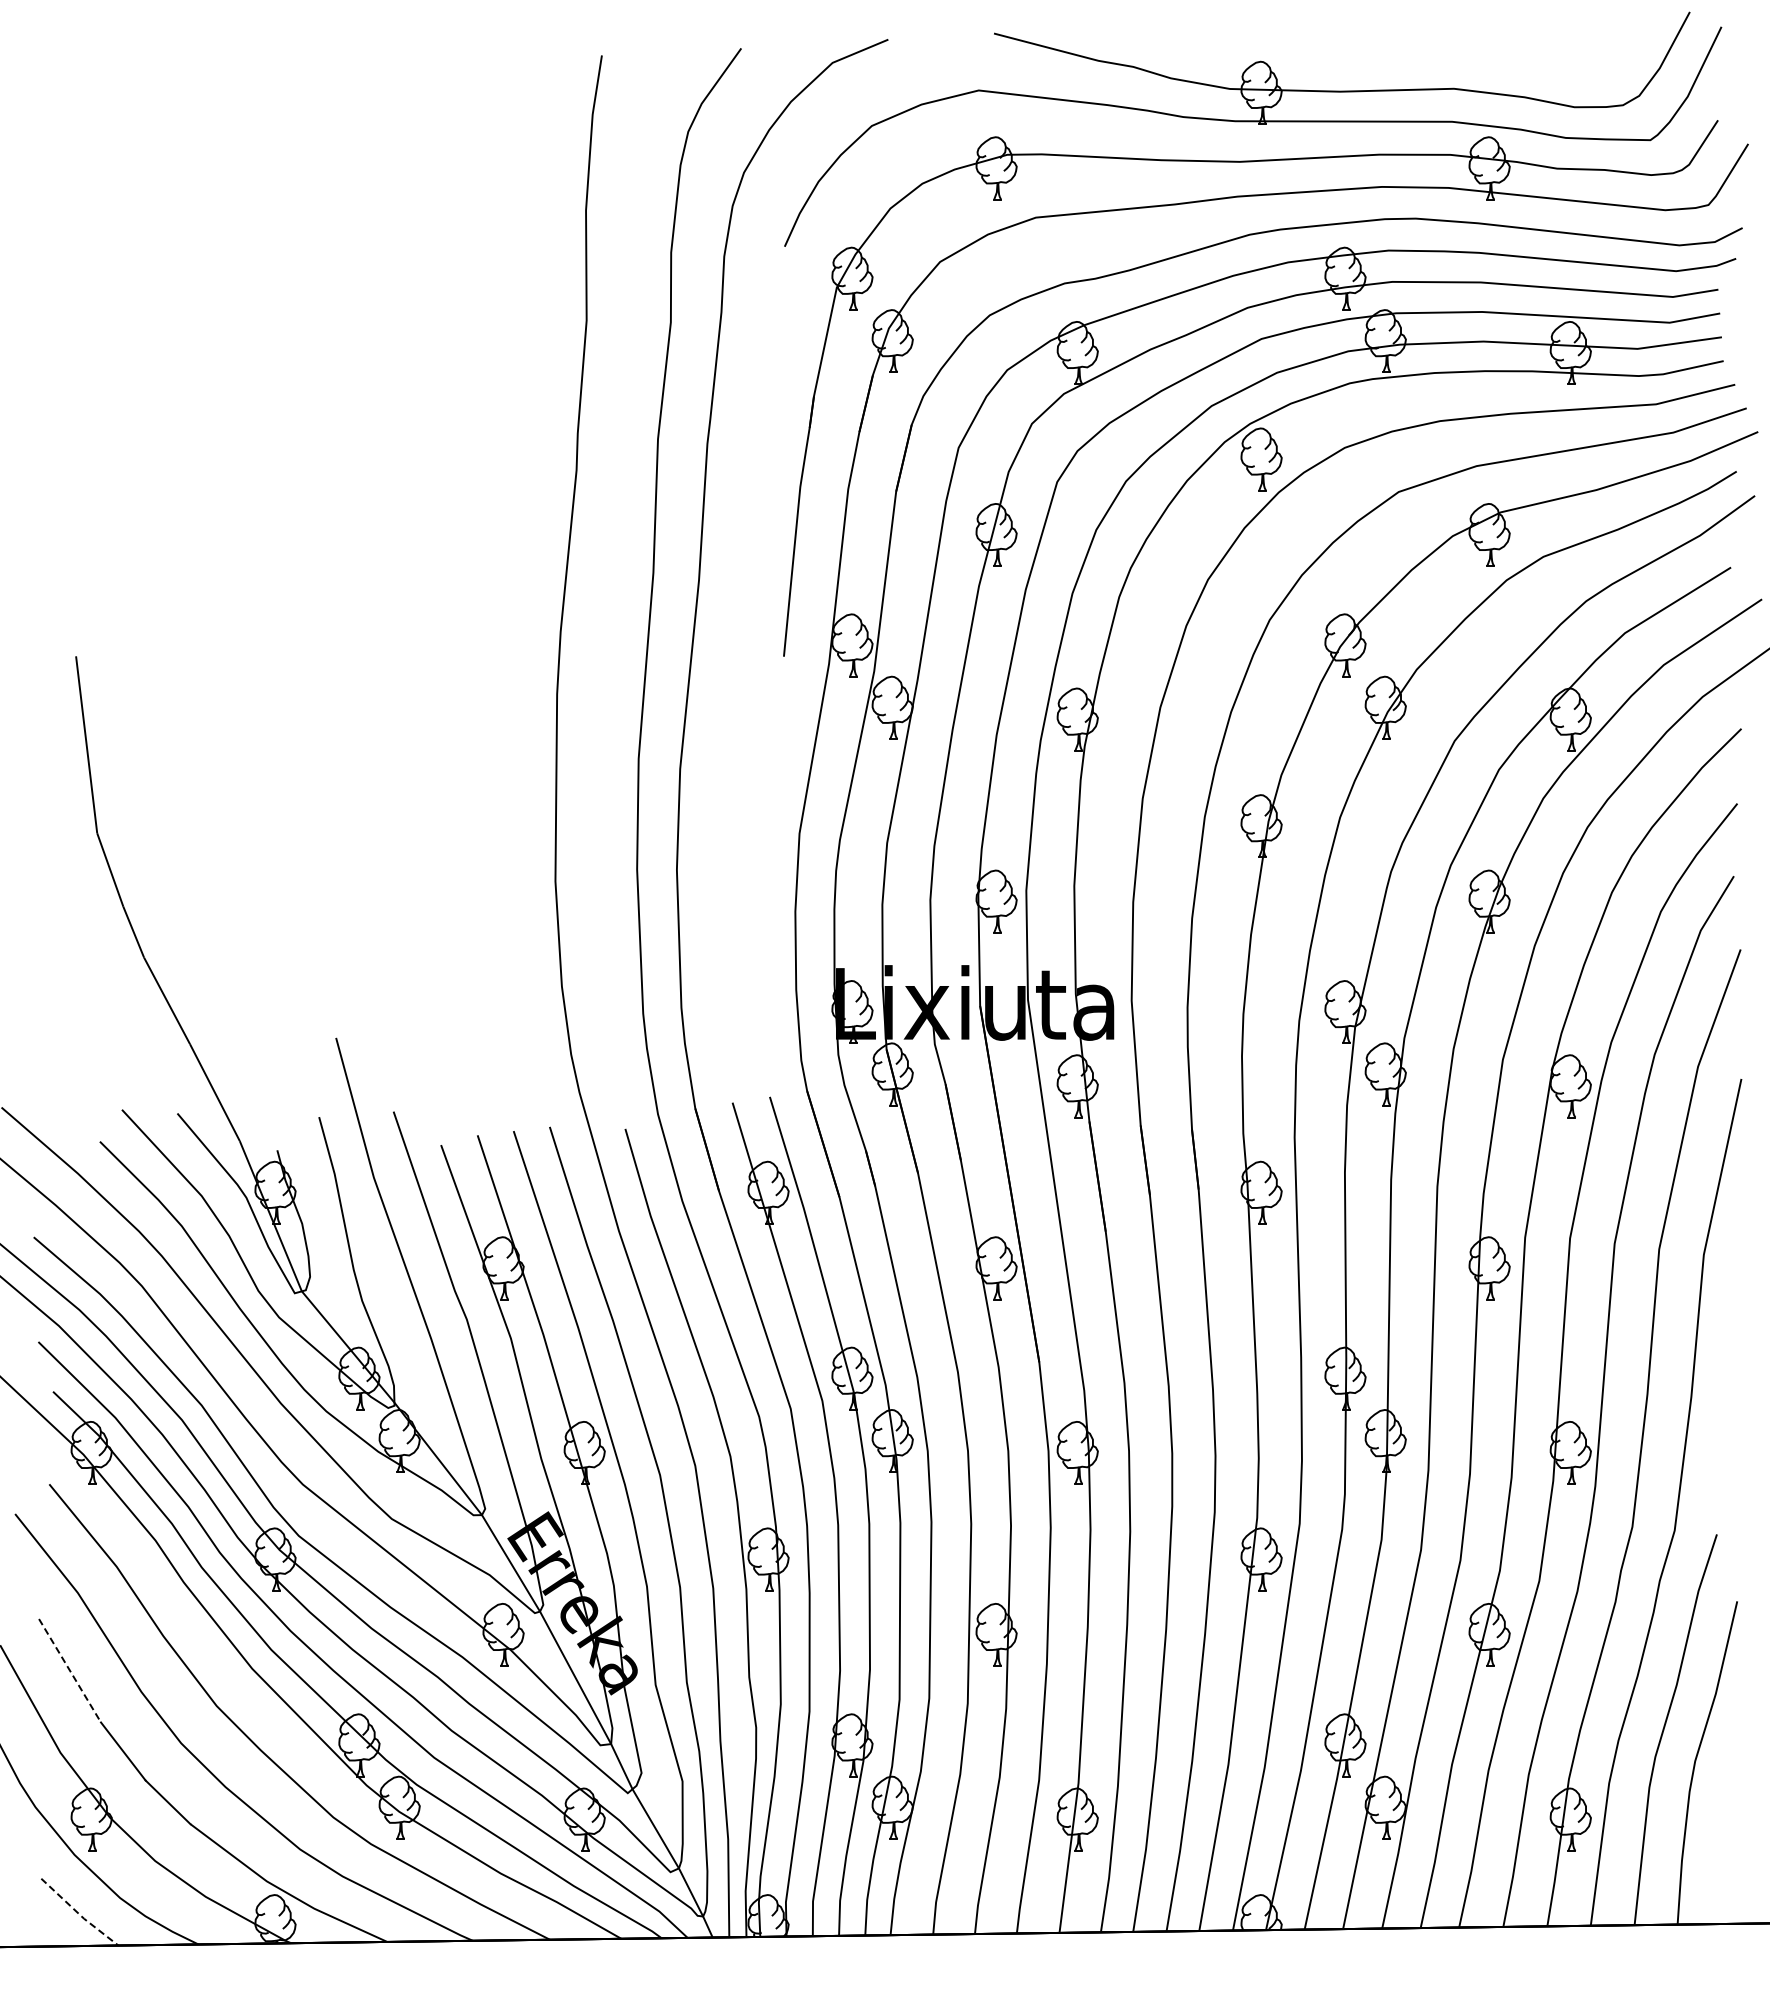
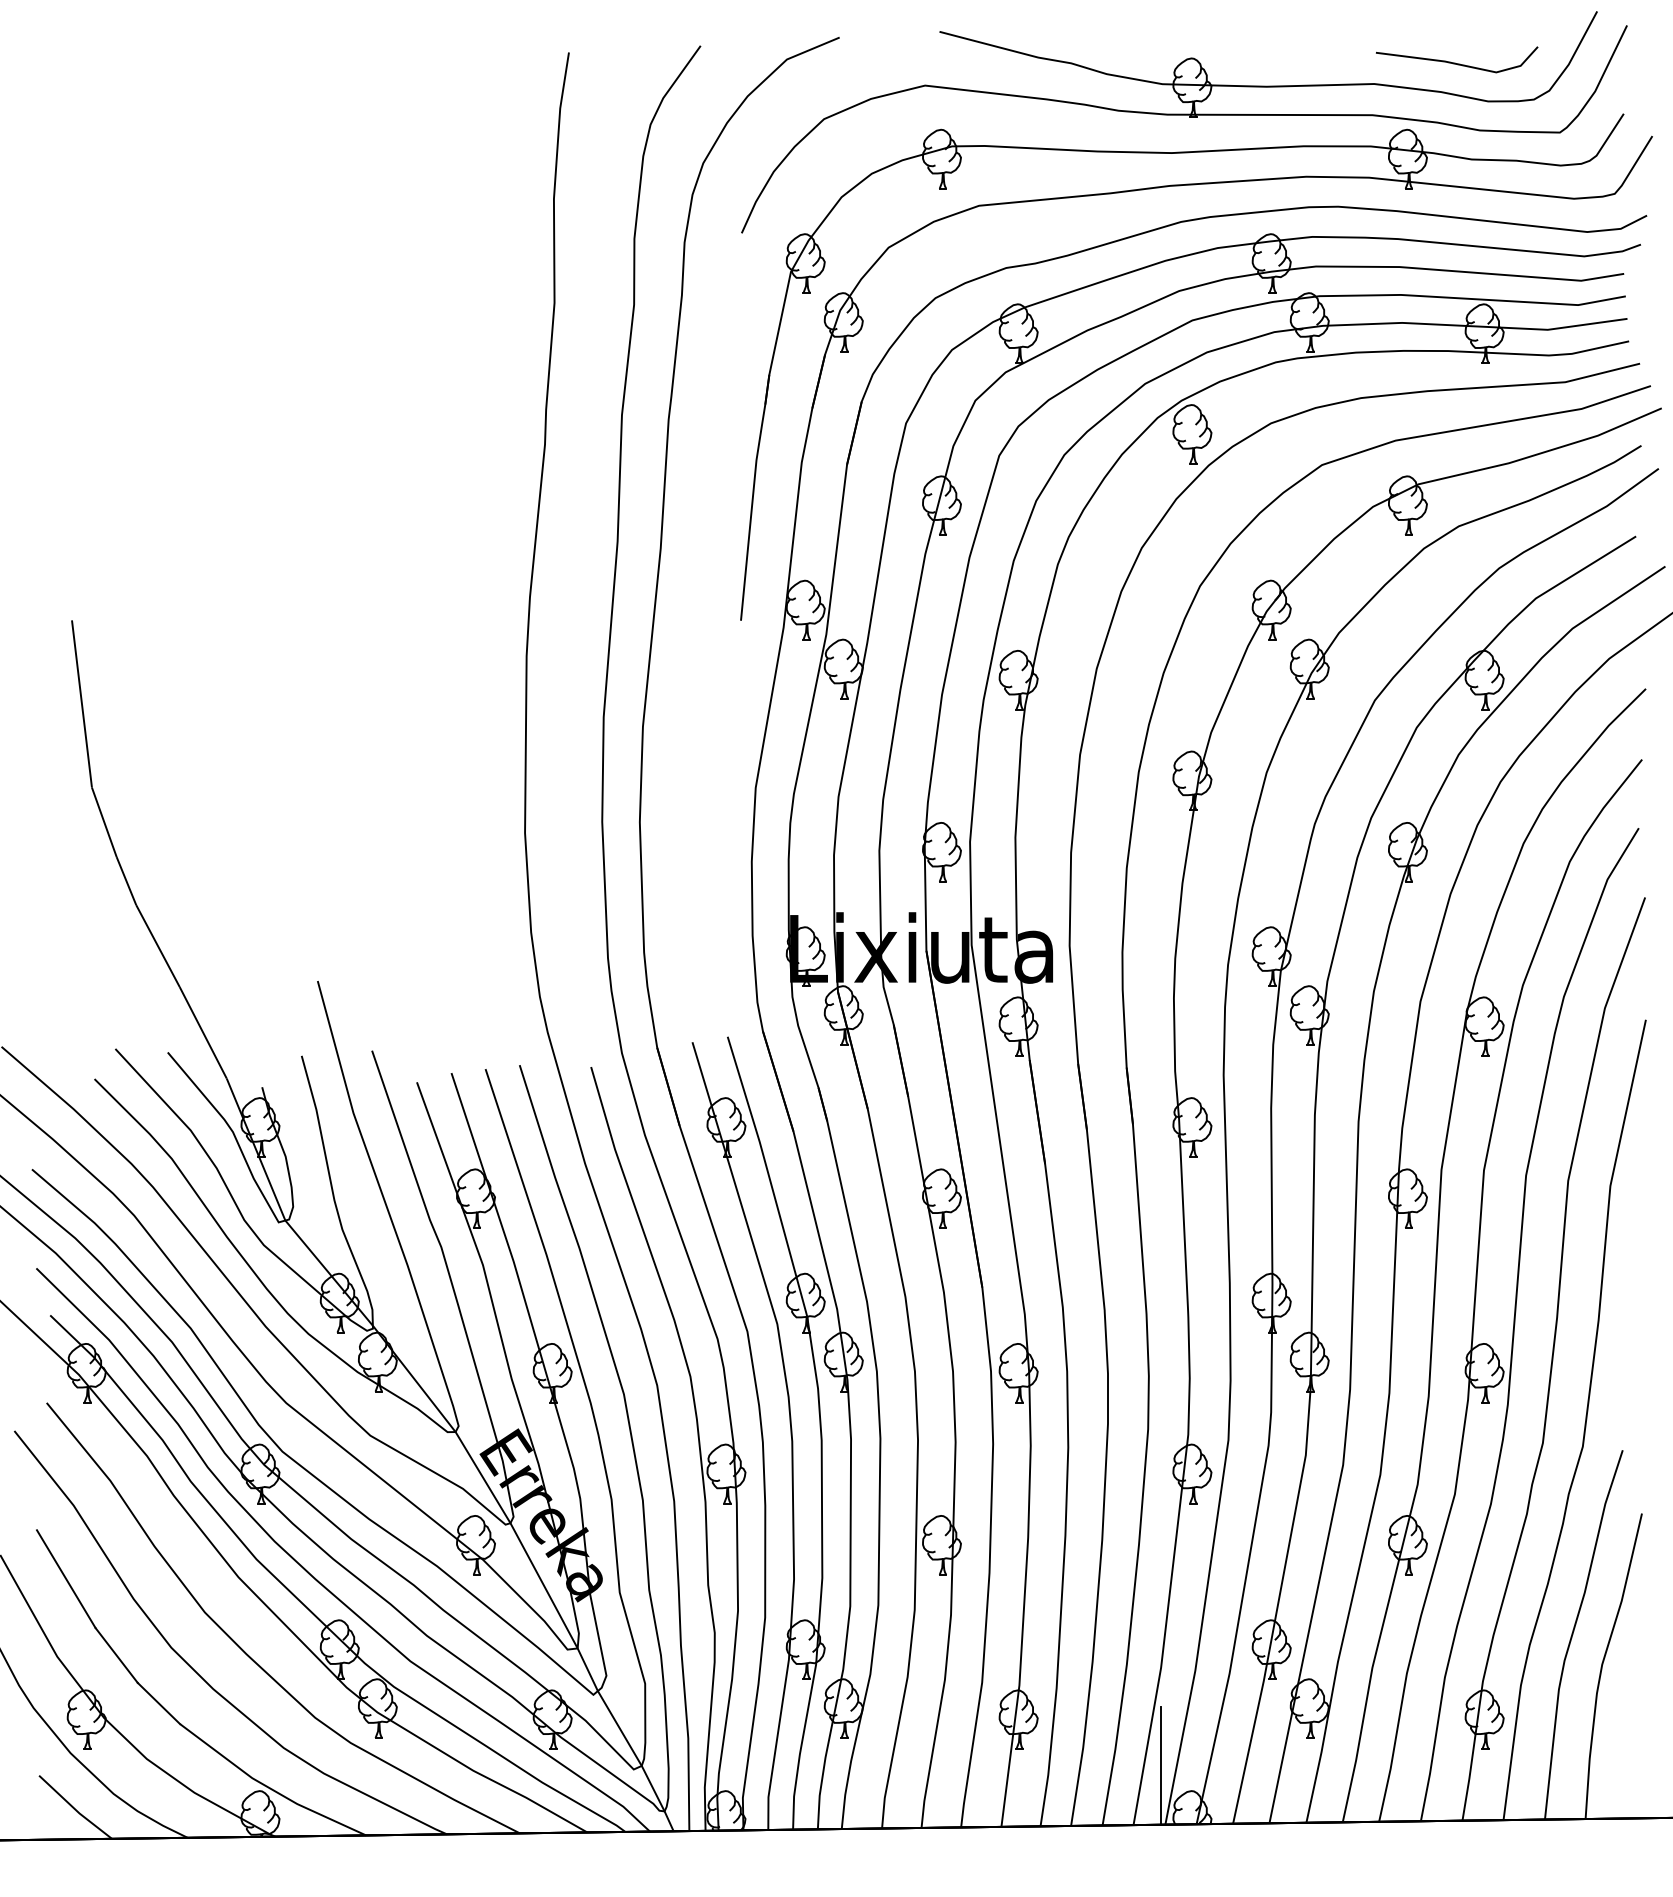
line: (1541, 66) -> (1456, 62), added
line: (70, 1671) -> (66, 1579), dashed -> solid
line: (1228, 1868) -> (1161, 1766), added
line: (79, 1914) -> (75, 1809), dashed -> solid

